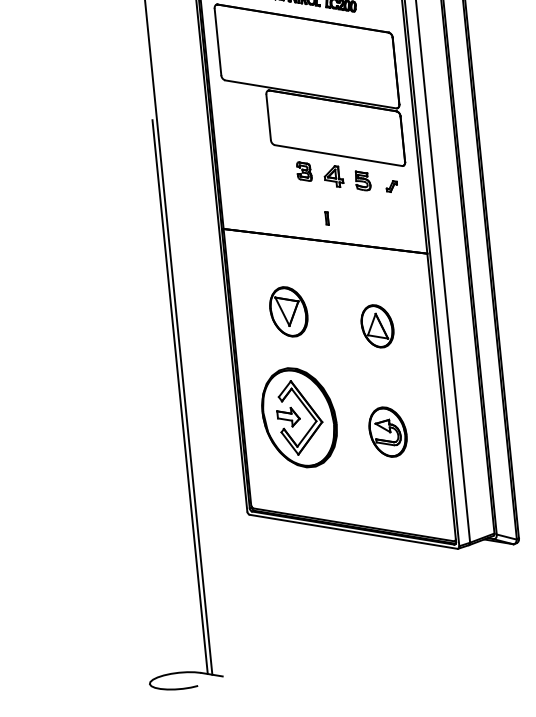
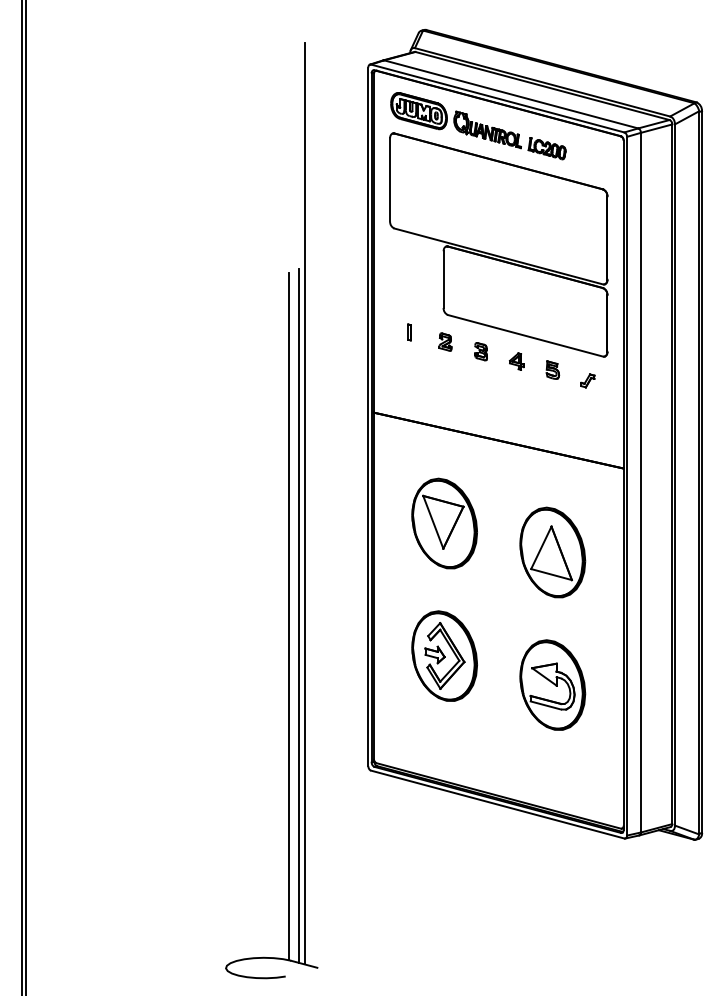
part: (275, 166) -> (445, 341), added
part: (303, 171) -> (480, 351), size x0.71
part: (333, 176) -> (516, 361), size x0.62
part: (362, 180) -> (552, 369), size x0.71
part: (327, 218) -> (409, 332), moved
part: (288, 311) -> (444, 523), size x1.43
part: (377, 326) -> (552, 552), size x1.67
line: (171, 398) -> (288, 616), added
part: (299, 417) -> (444, 655), size x0.71
part: (387, 431) -> (552, 684), size x1.43

